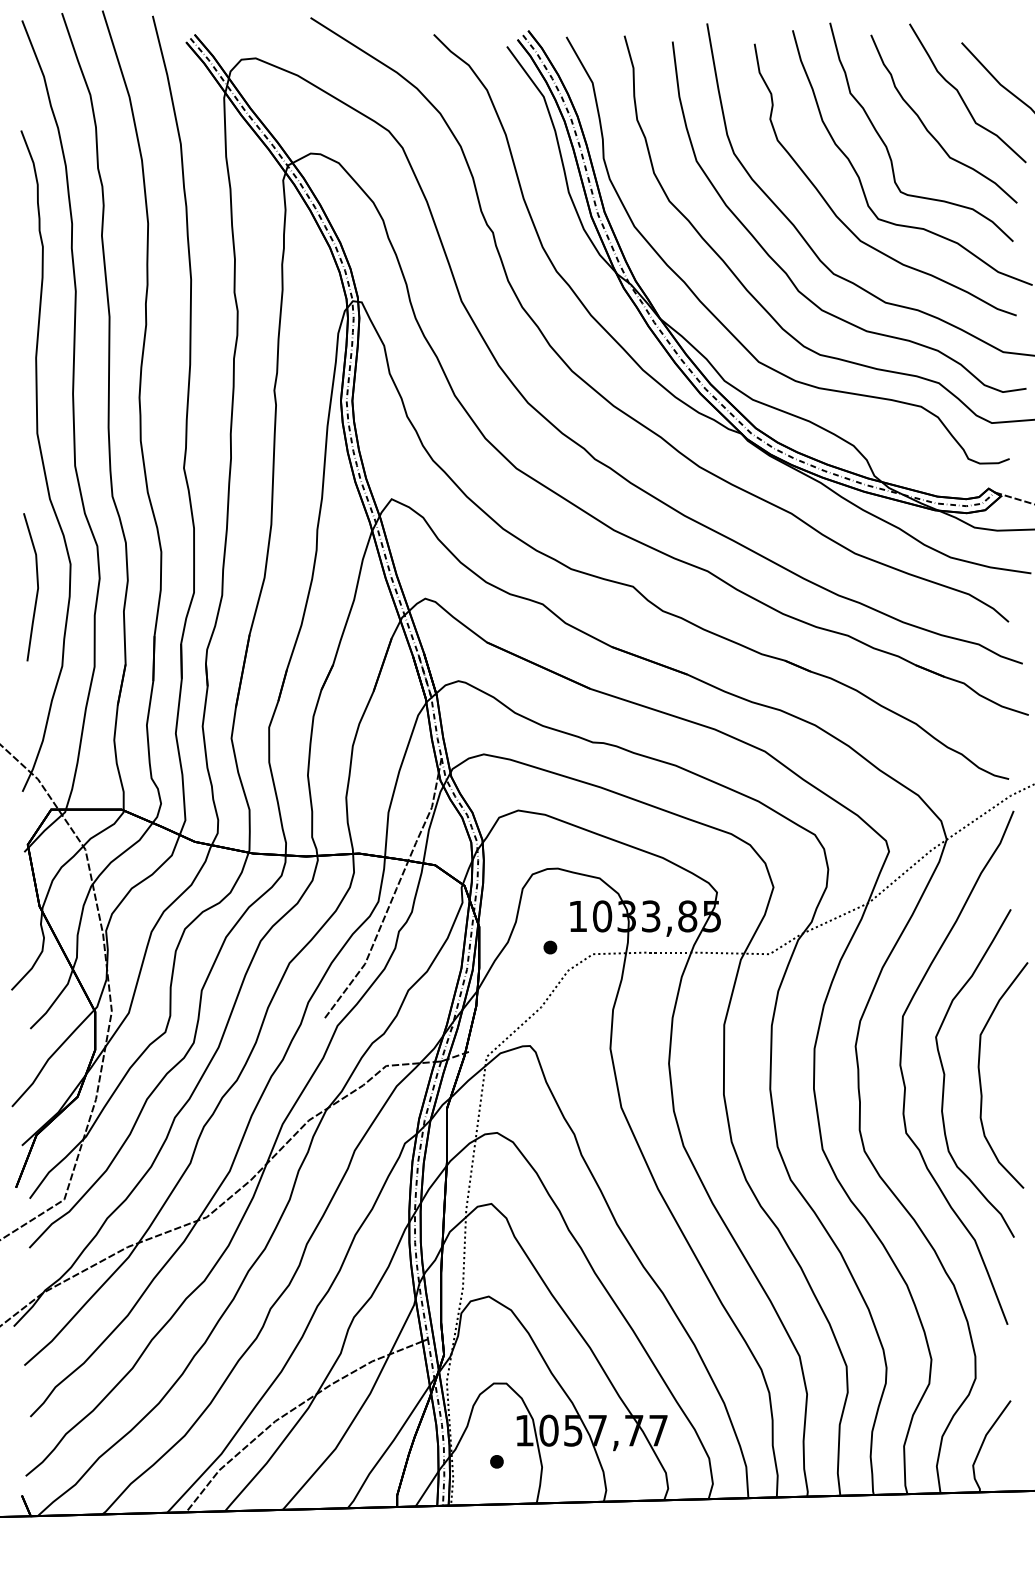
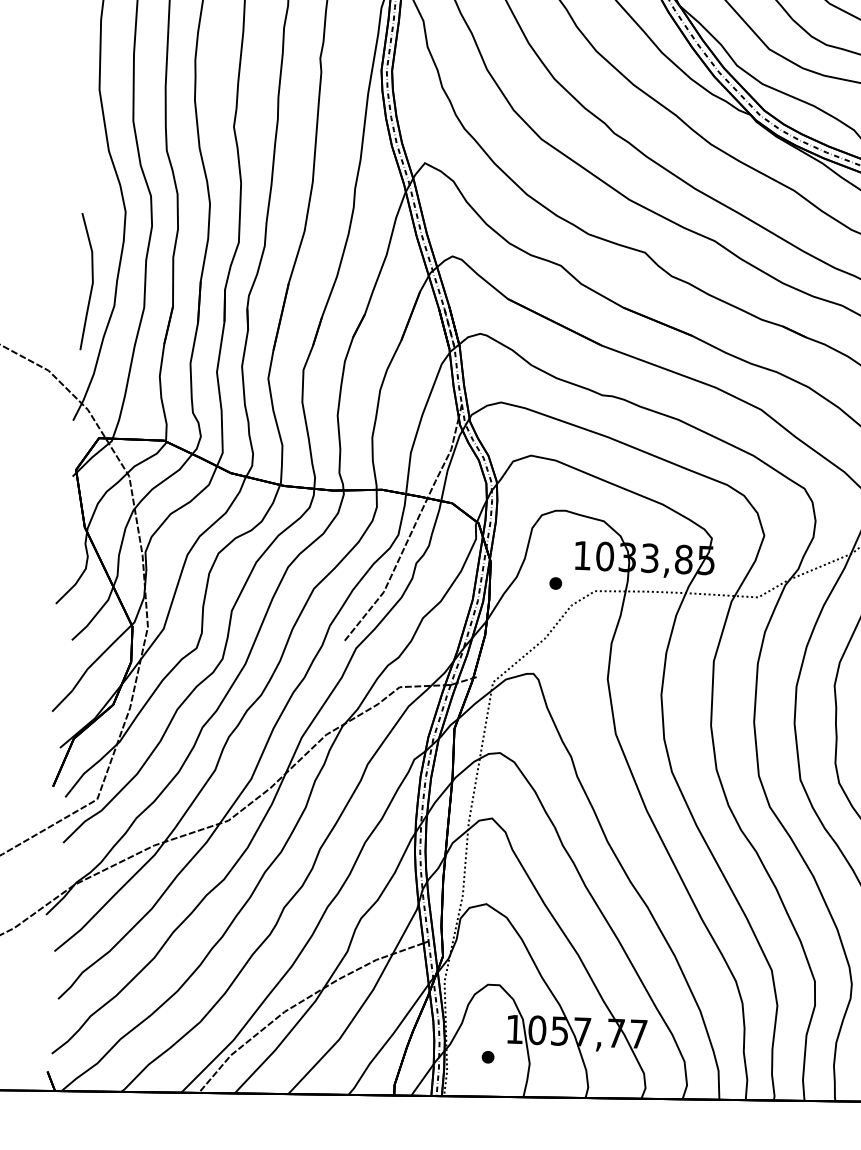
line: (36, 590) -> (91, 284), moved

